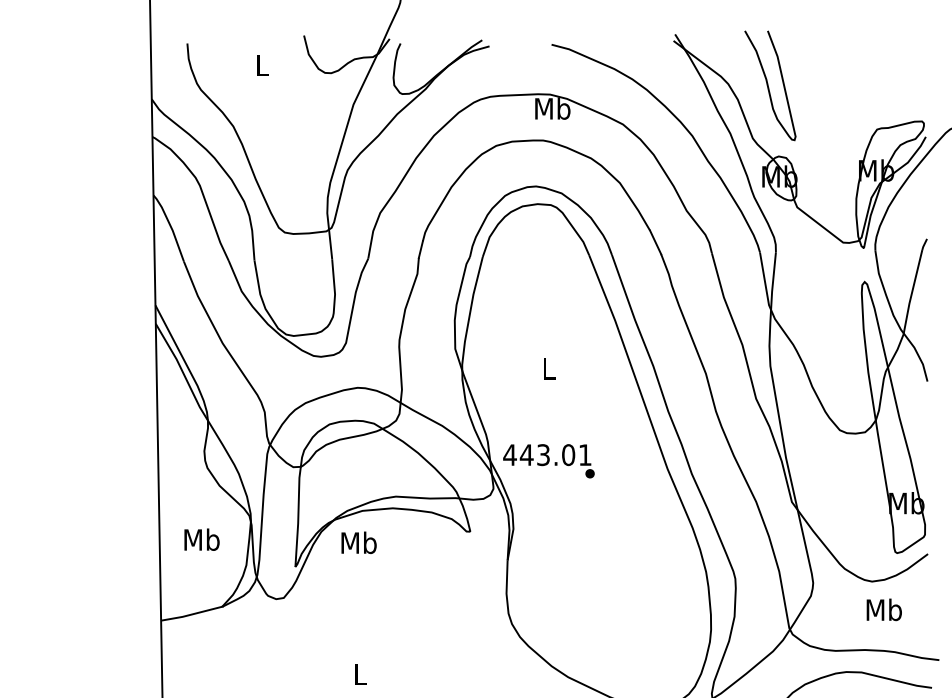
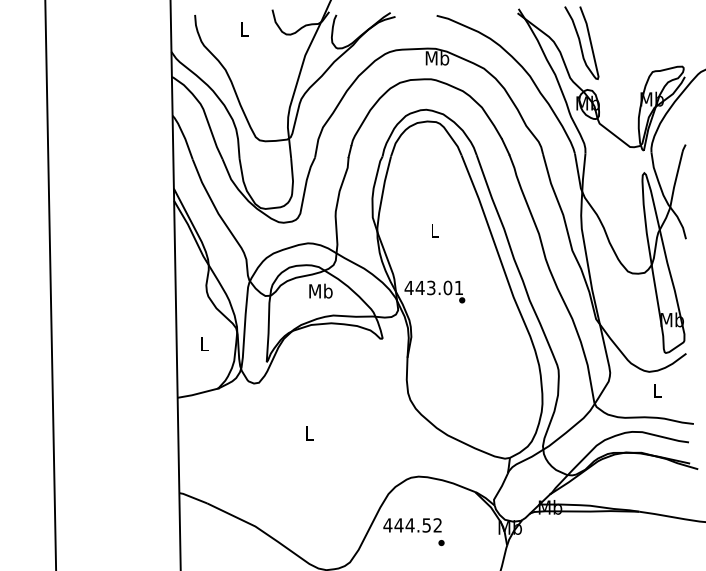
text: (201, 538) -> (204, 343), Mb -> L
text: (358, 541) -> (320, 290), moved
text: (884, 609) -> (657, 390), Mb -> L

